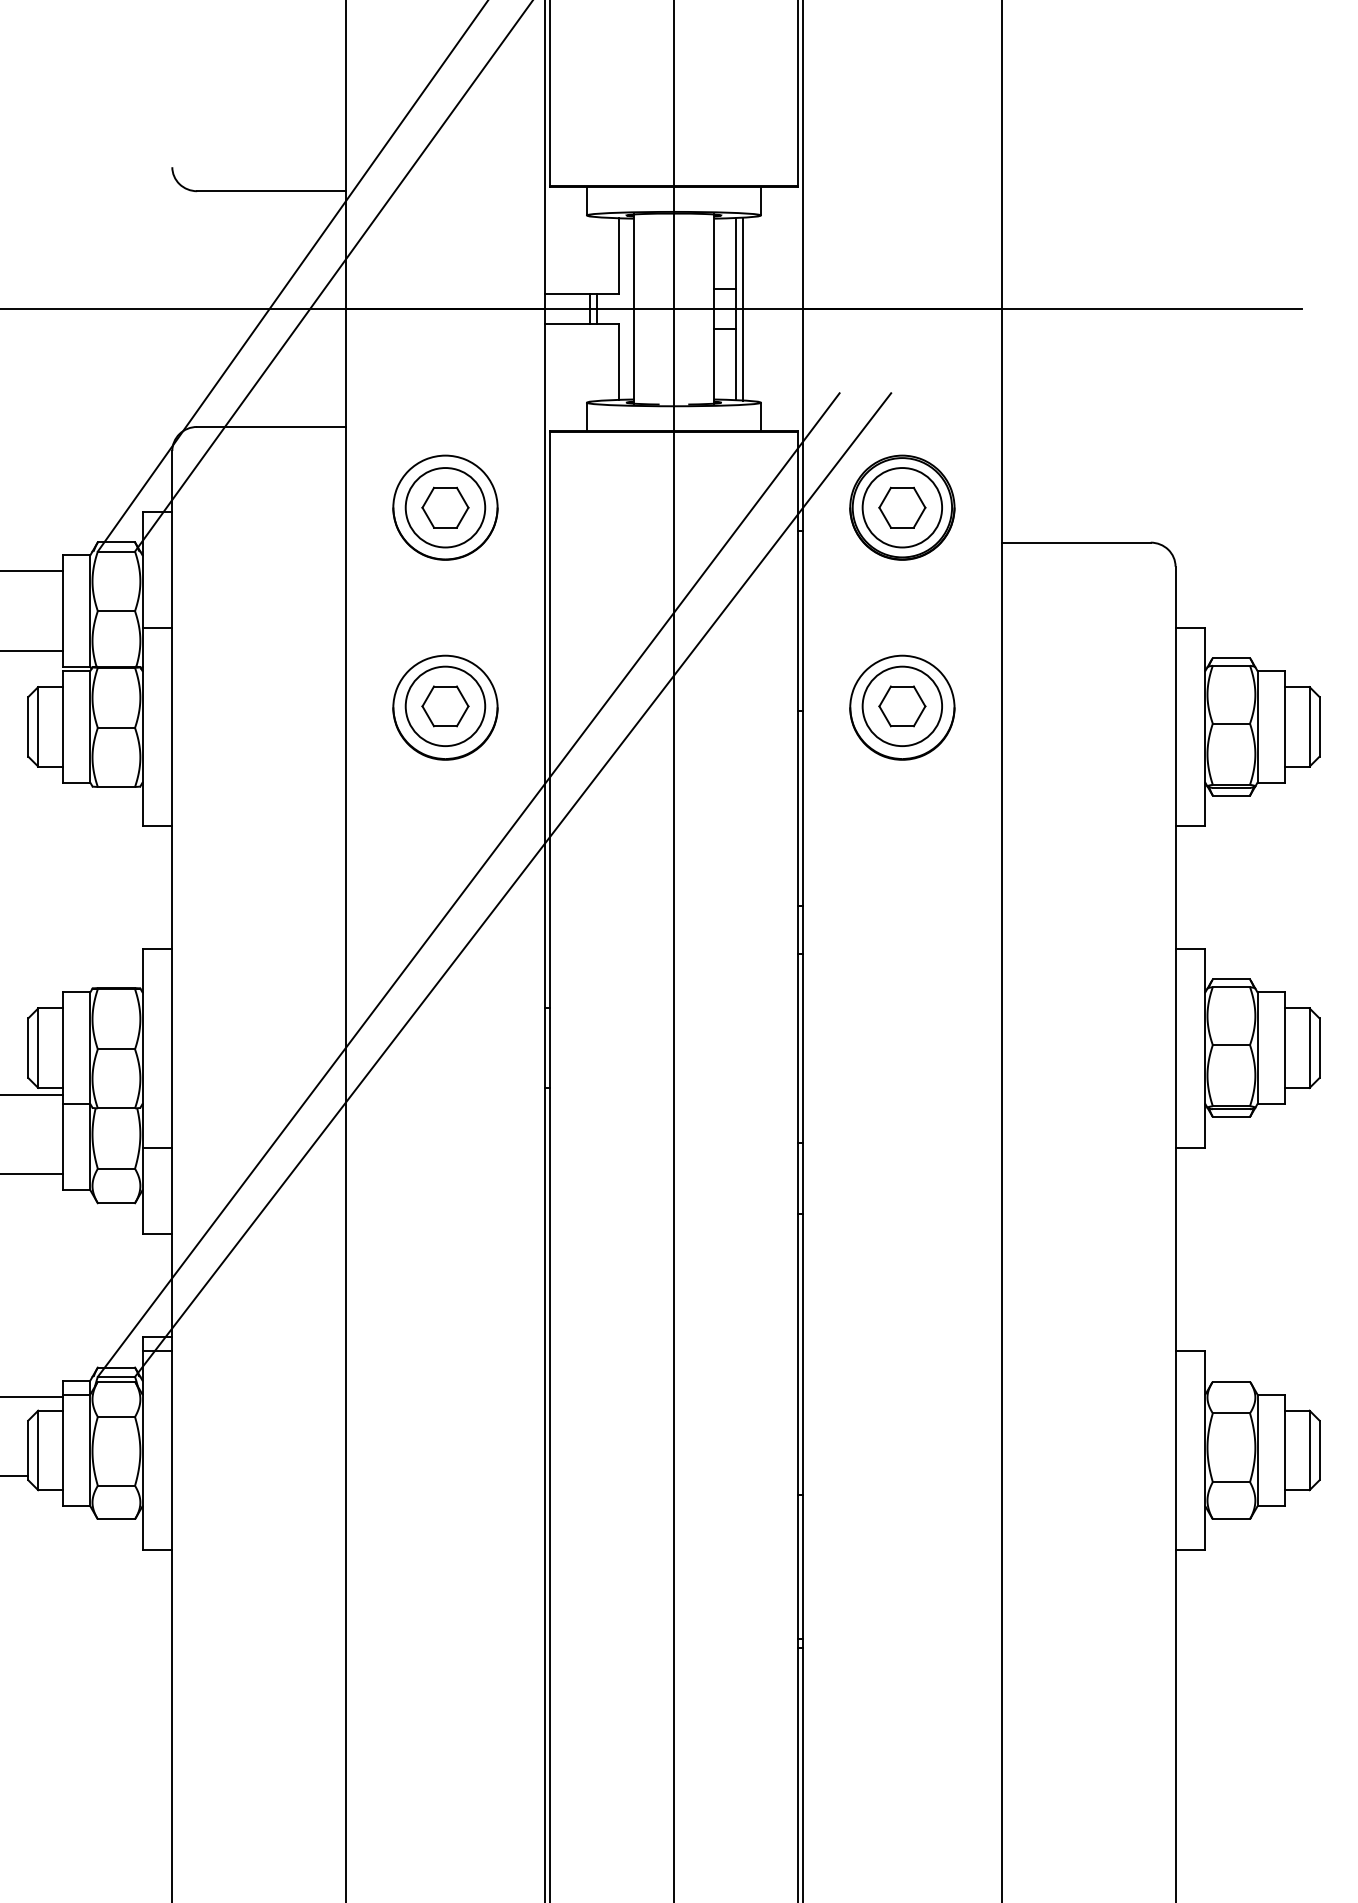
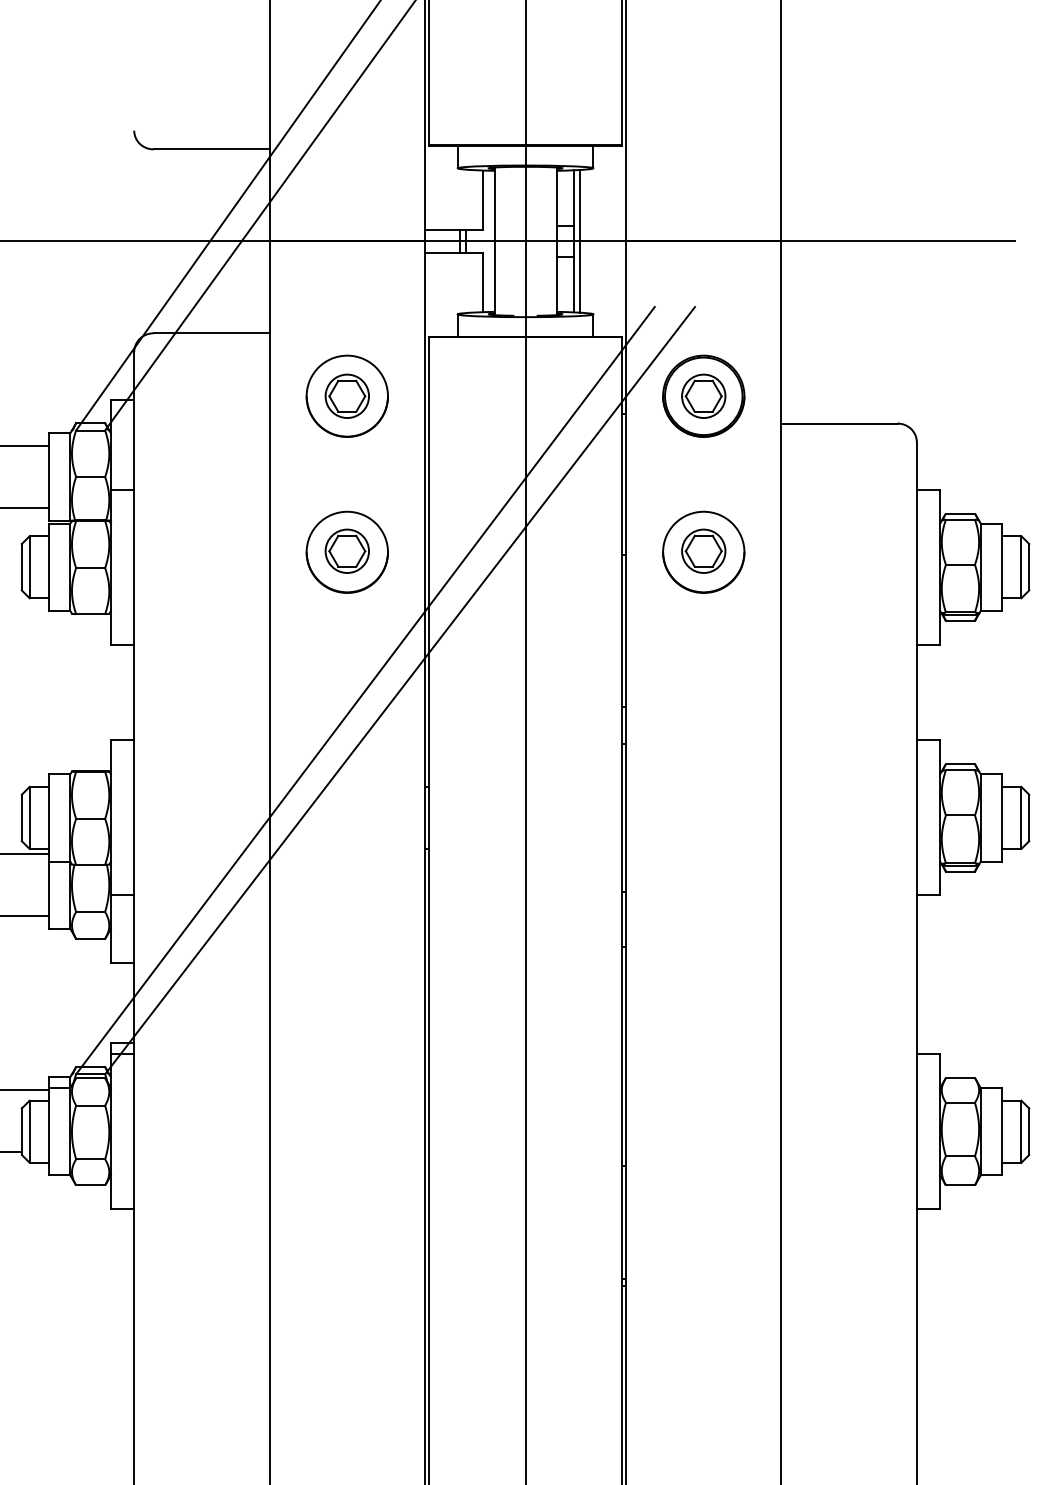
circle: (445, 507) -> (347, 396), size x0.7
circle: (902, 507) -> (703, 396), size x0.7
circle: (445, 706) -> (347, 551), size x0.7
circle: (902, 706) -> (703, 551), size x0.7

